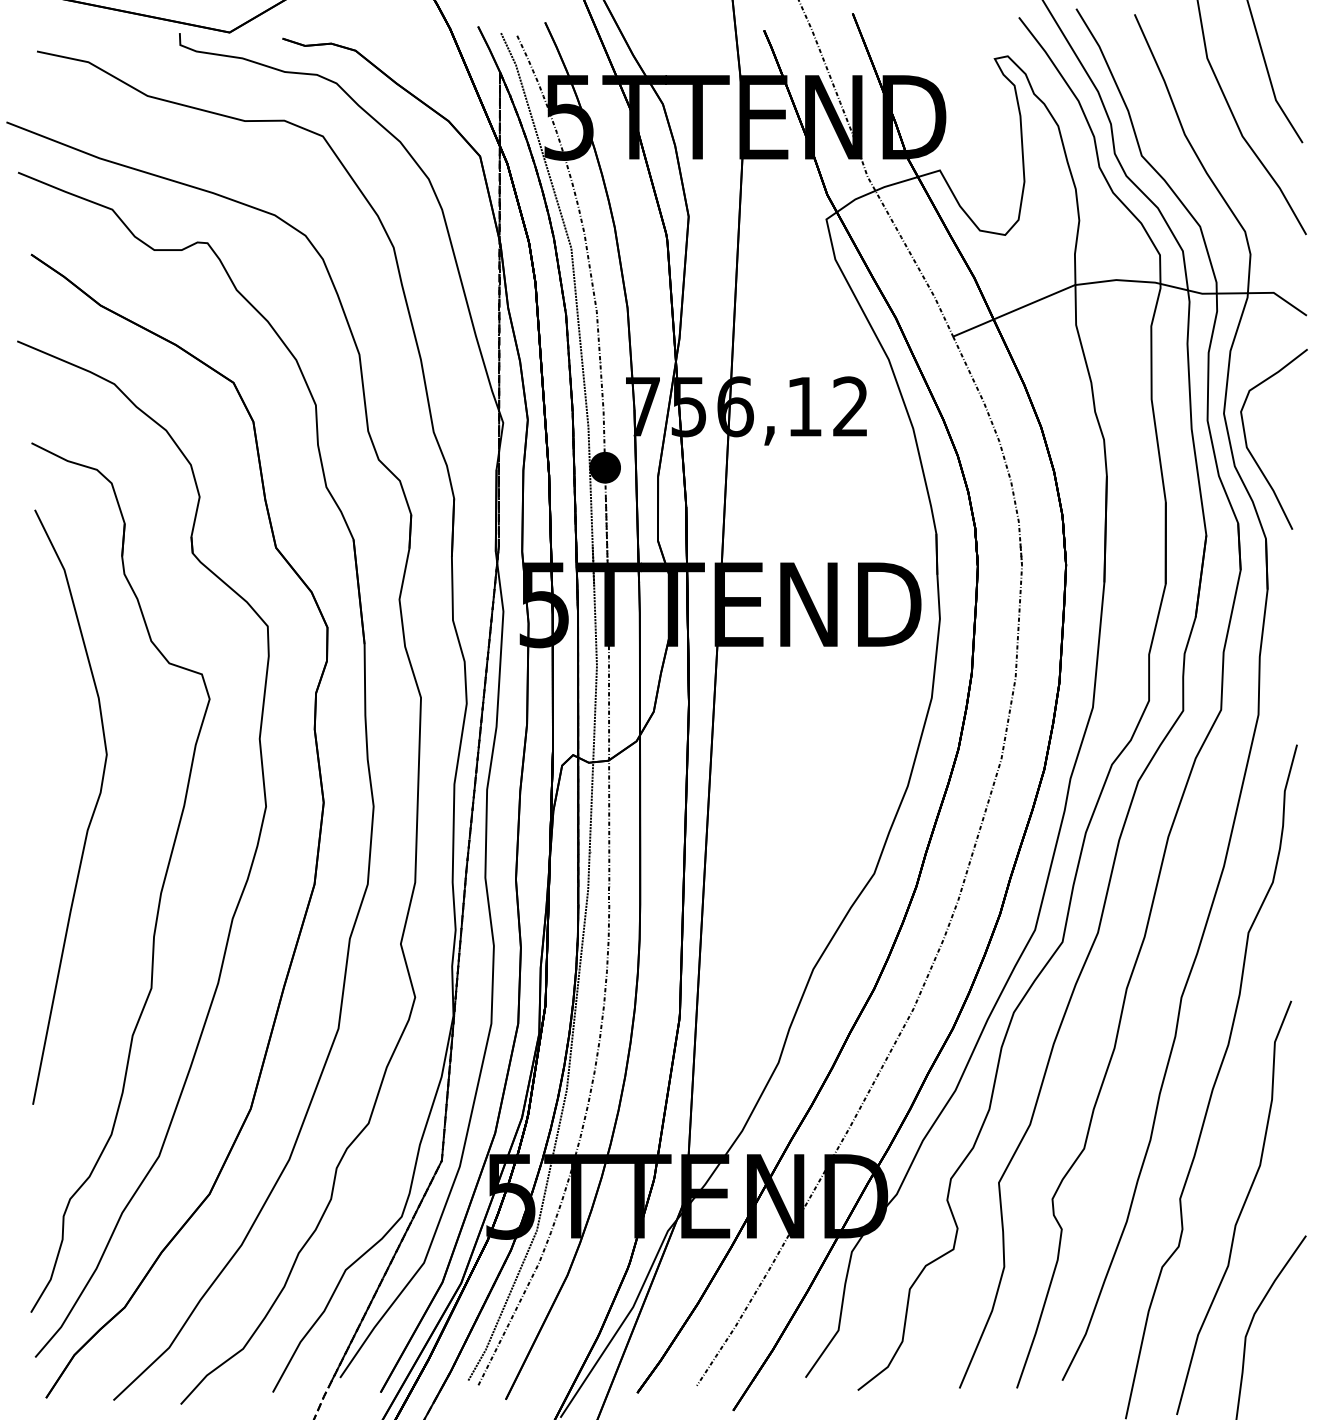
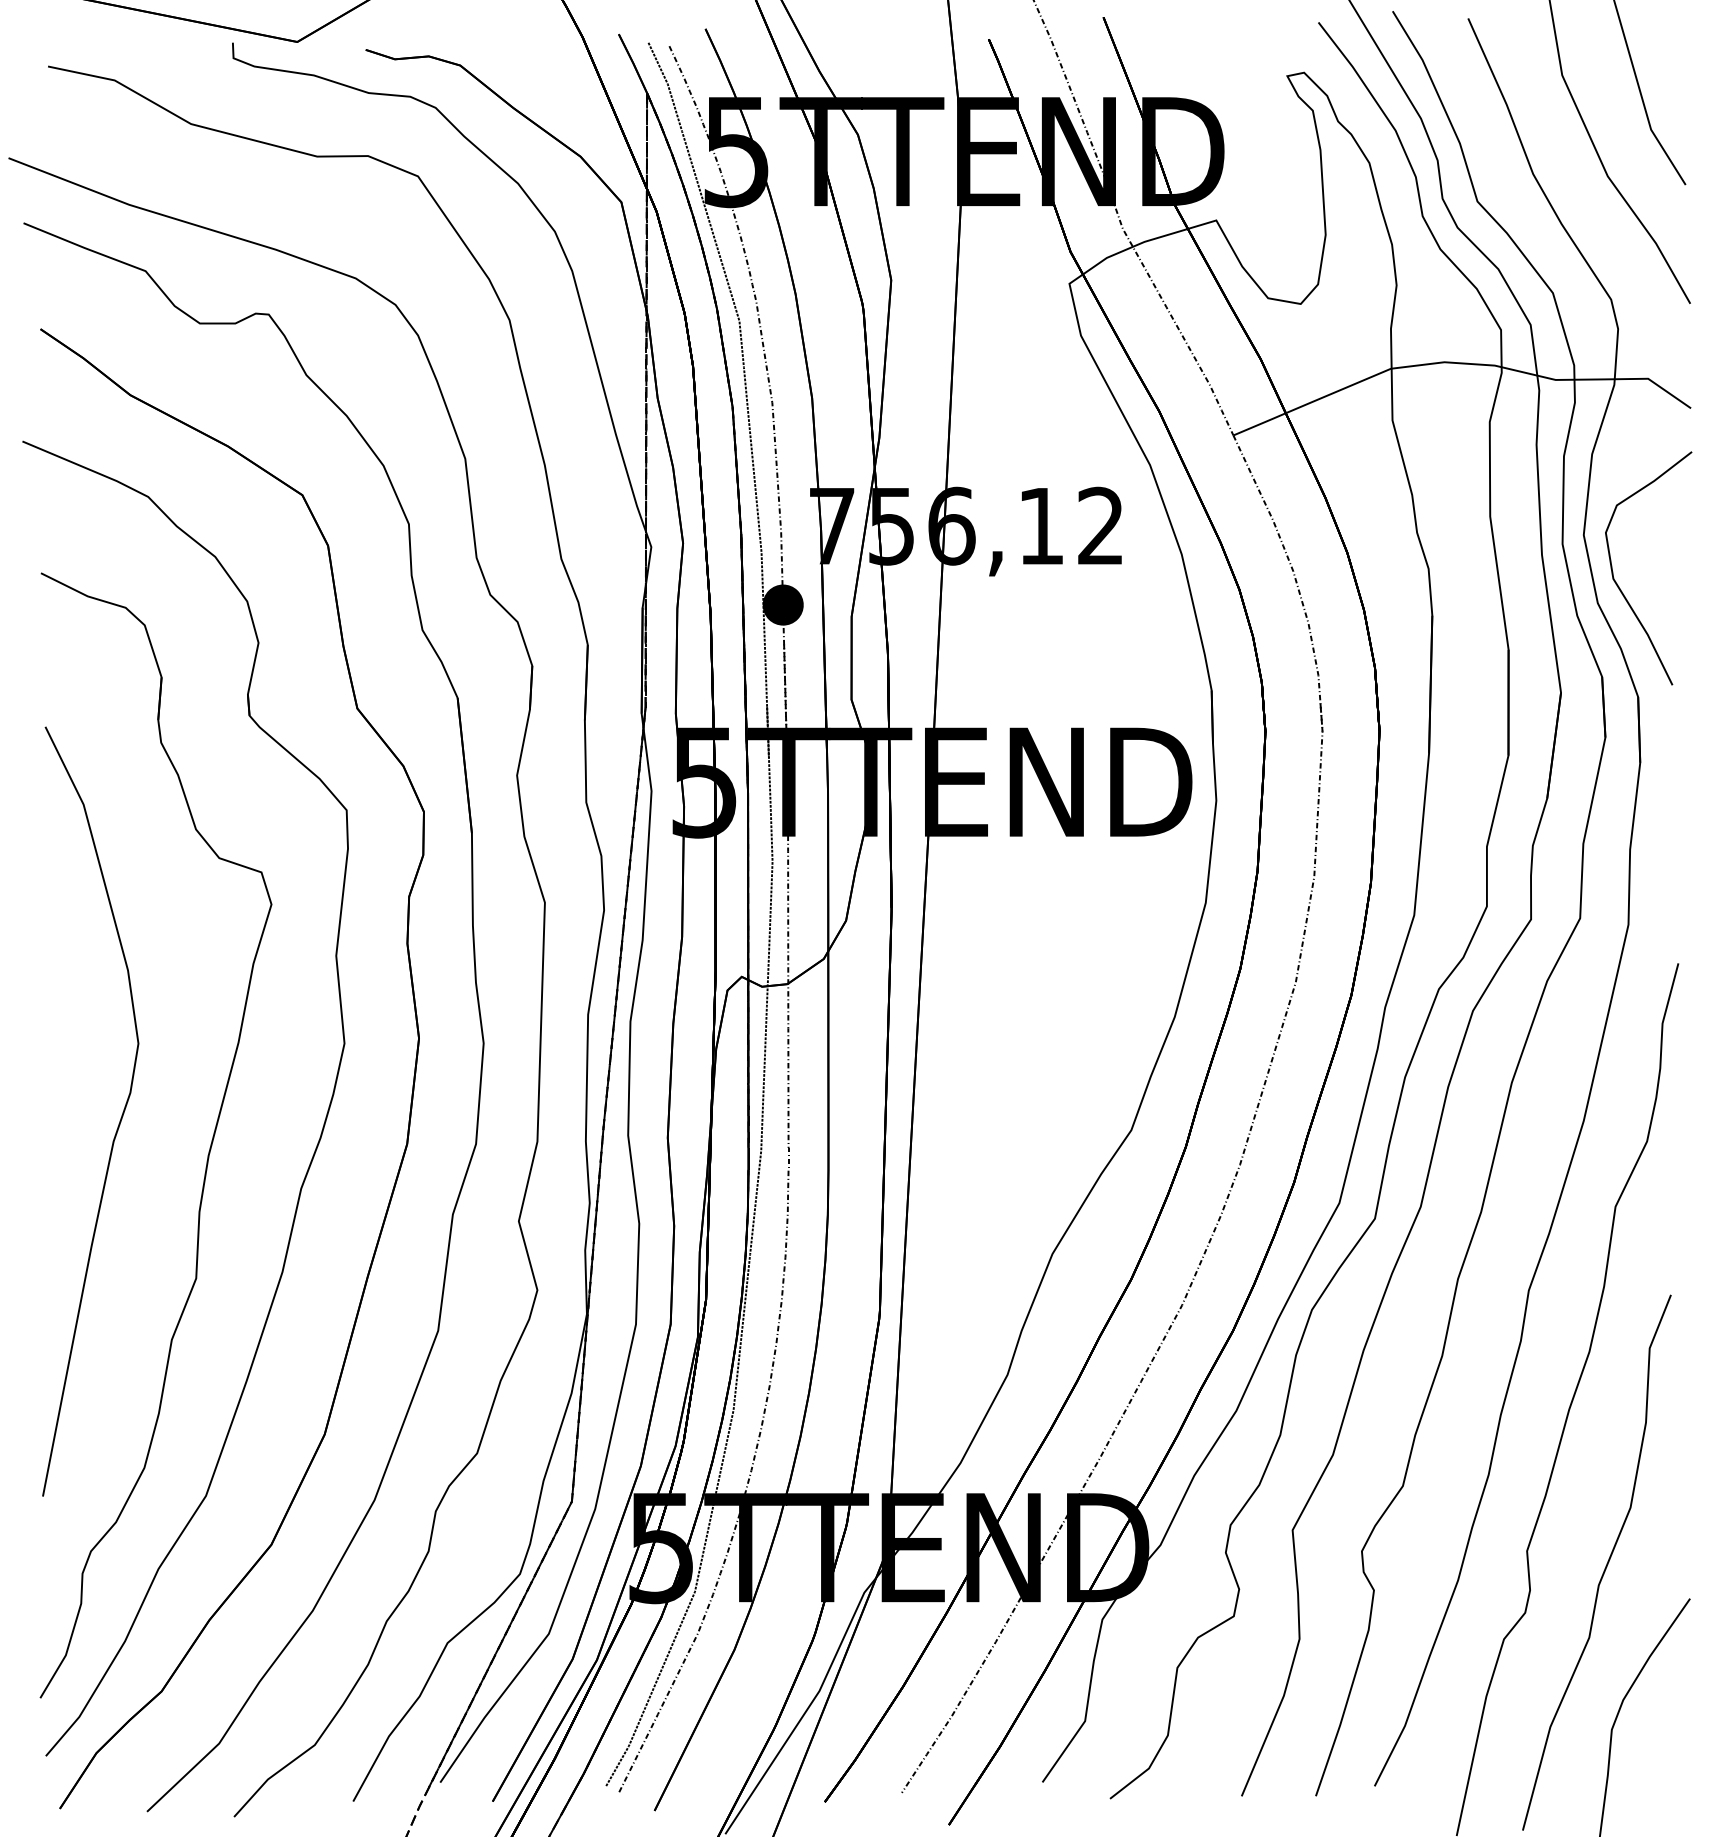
part: (92, 812) -> (119, 1118), moved

